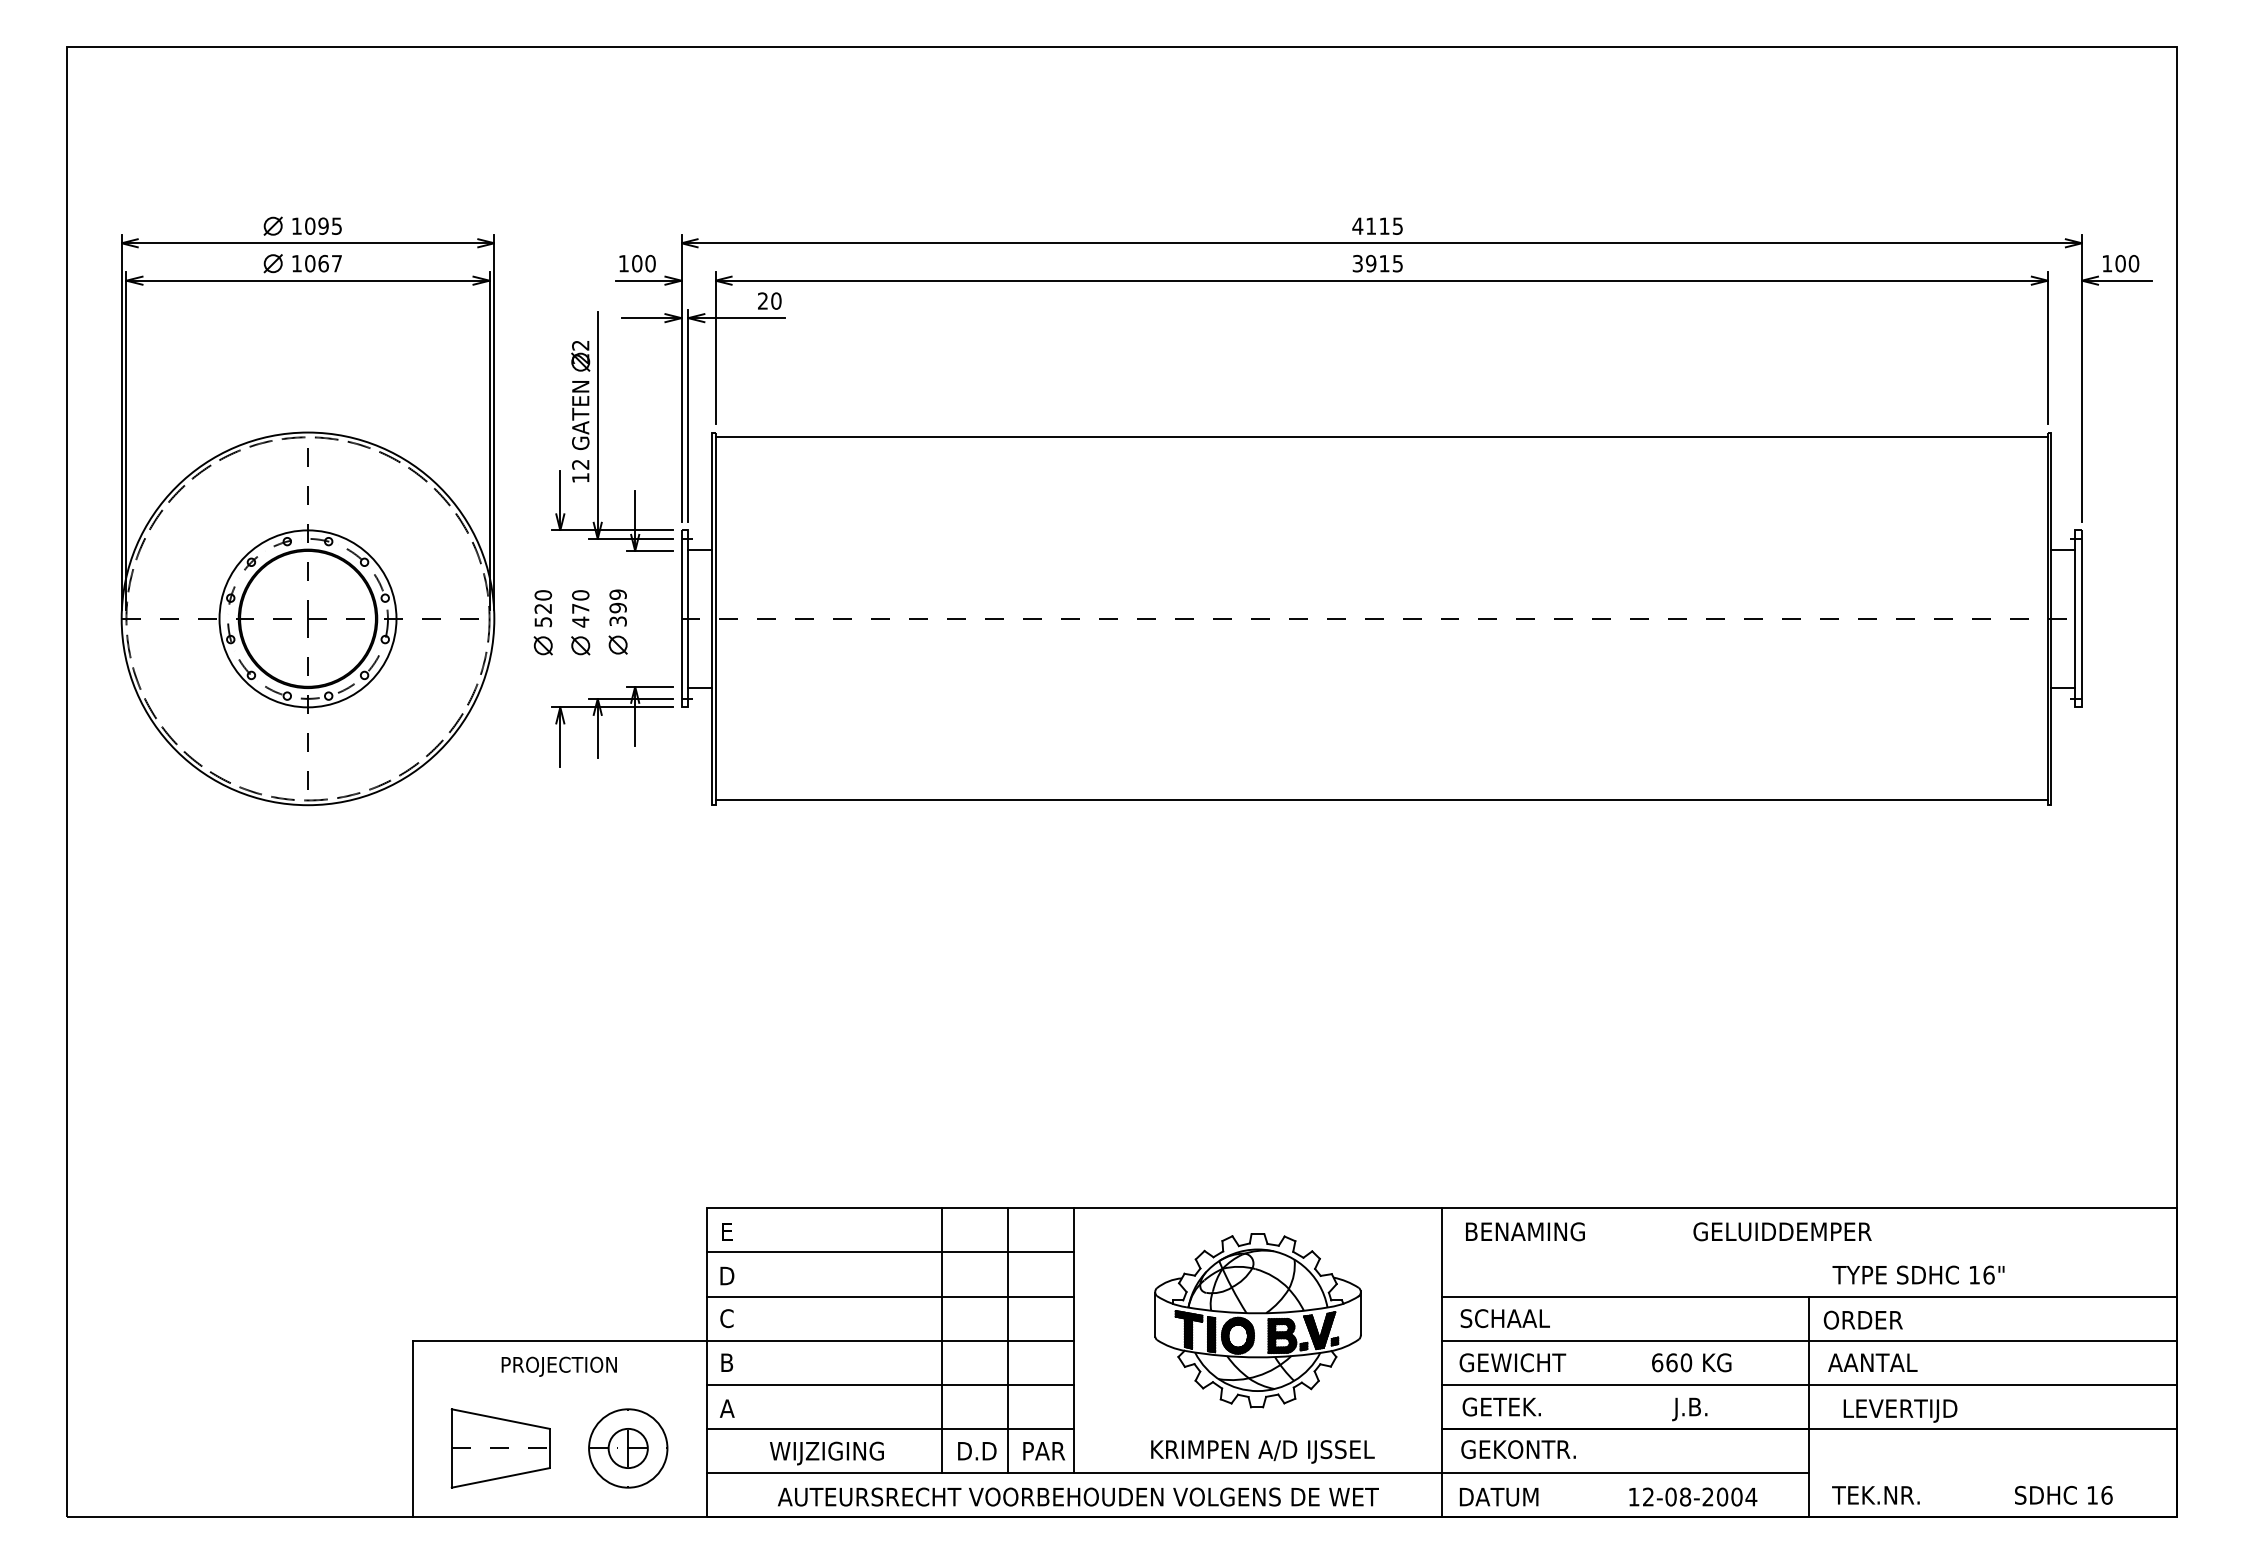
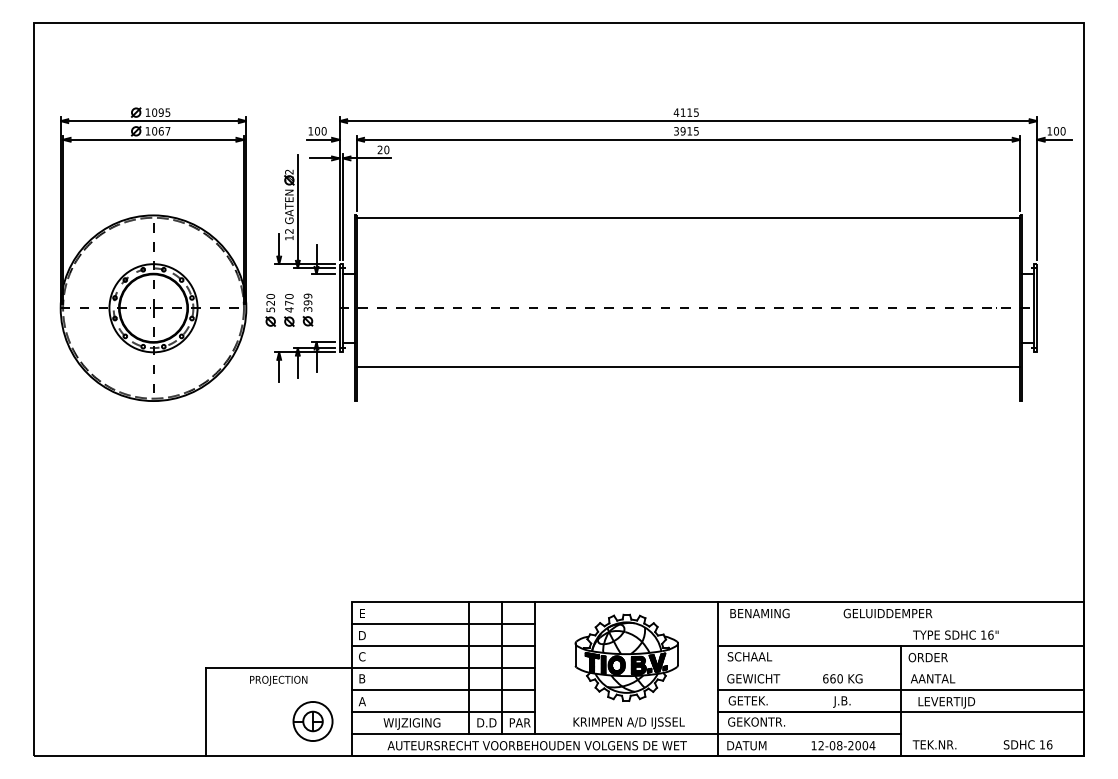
line: (1381, 800) -> (688, 366), moved
line: (1809, 1340) -> (901, 667), removed
part: (500, 1448) -> (249, 721), removed

